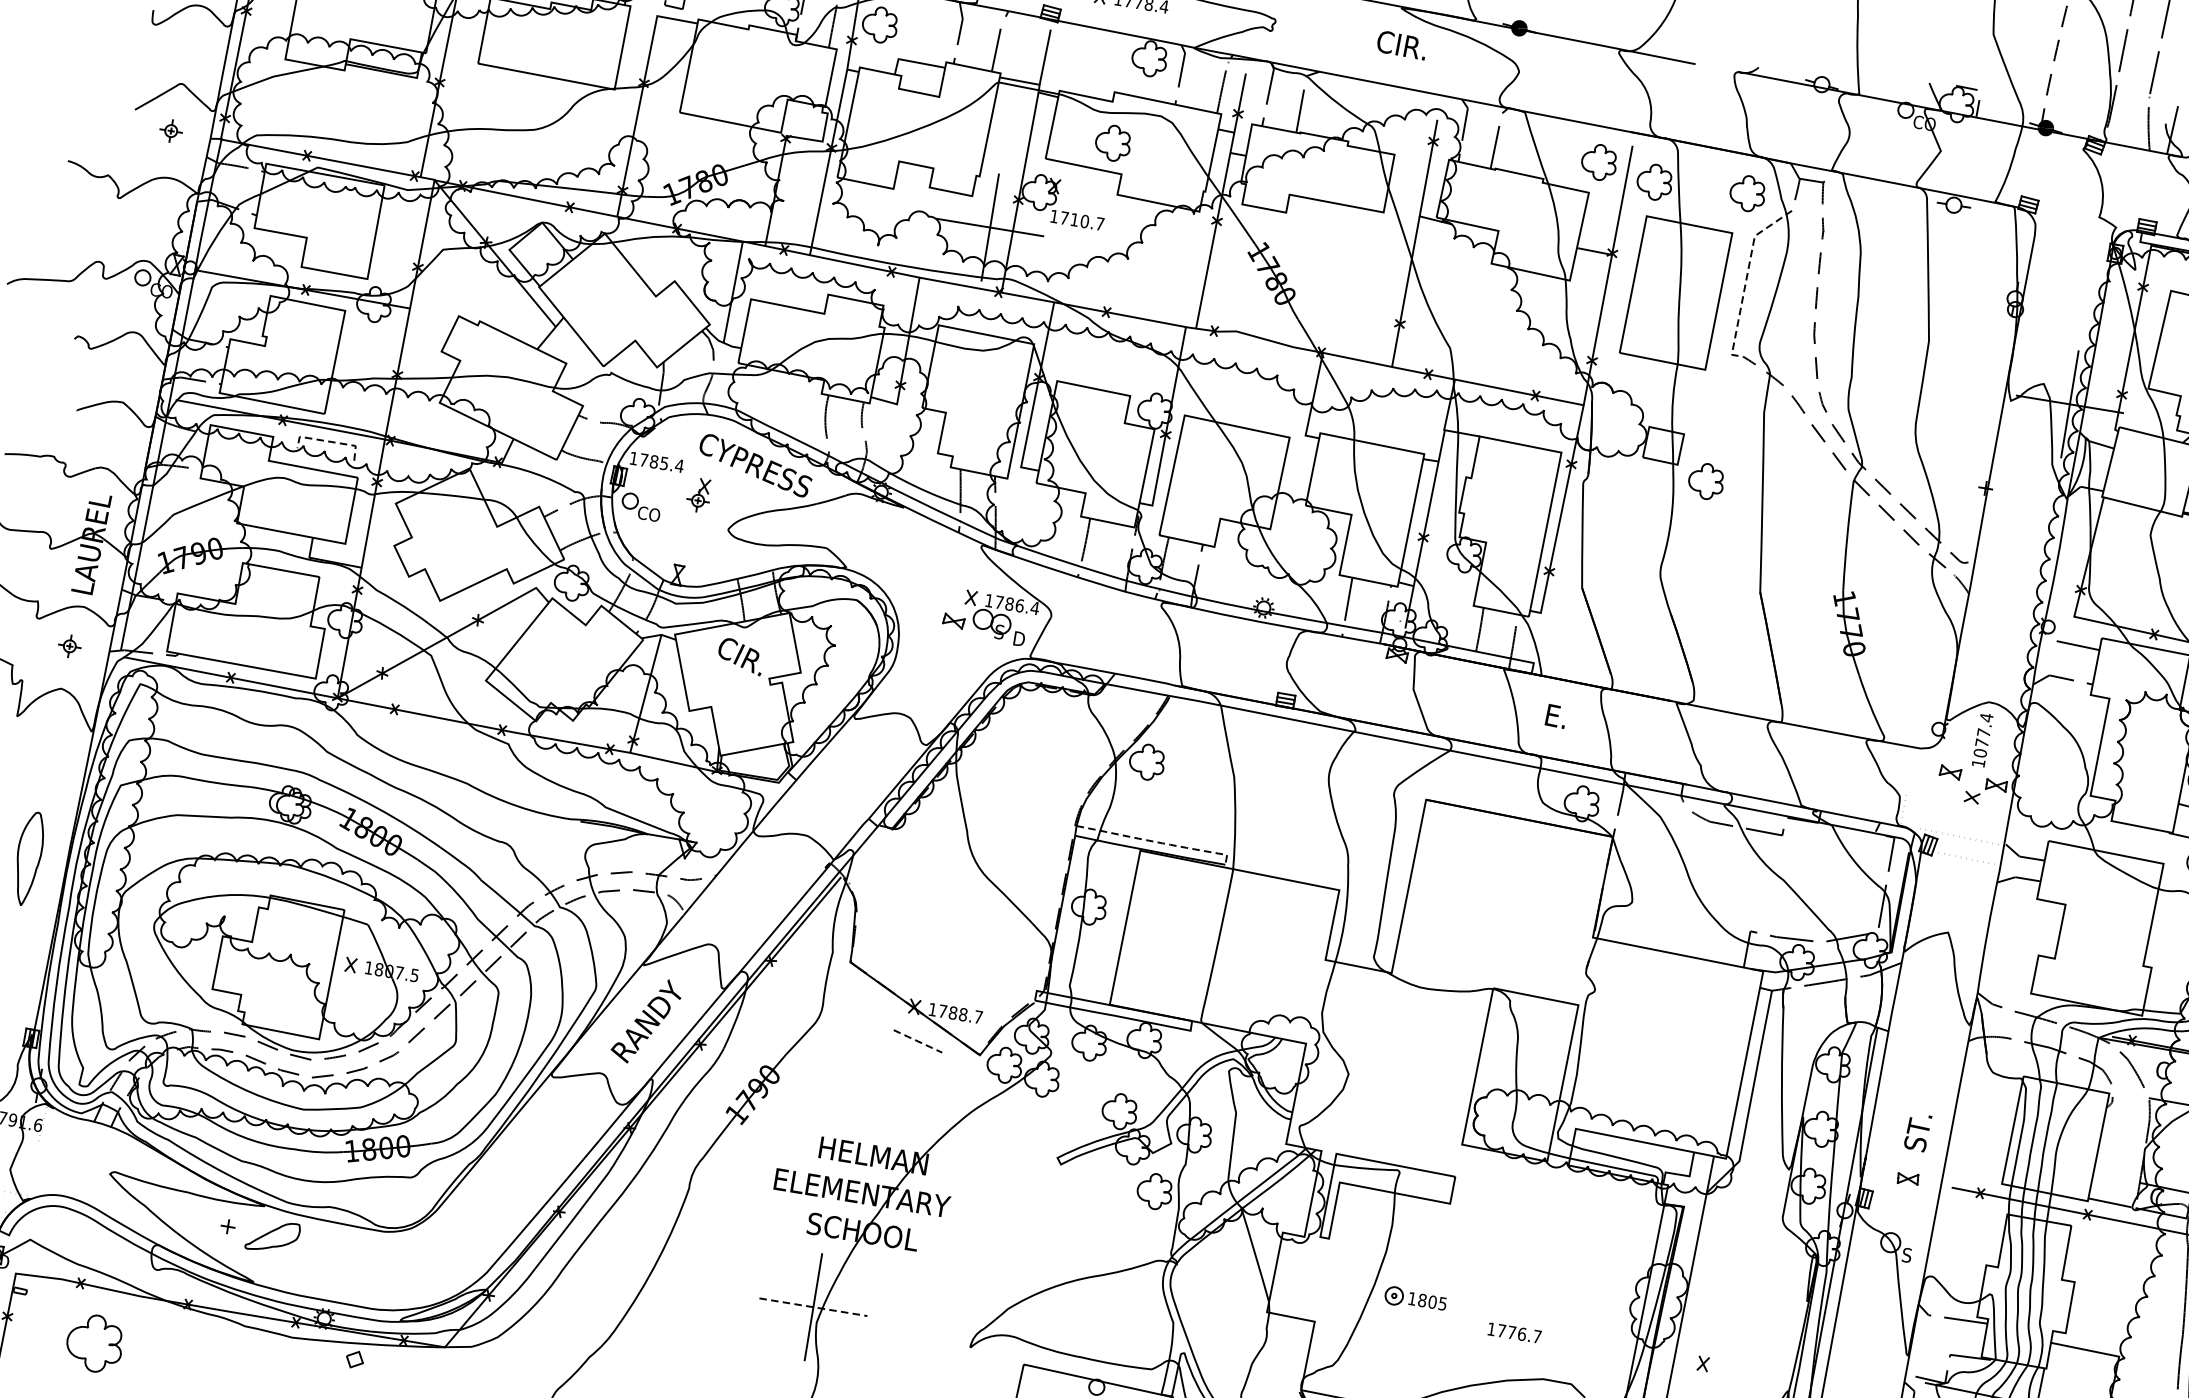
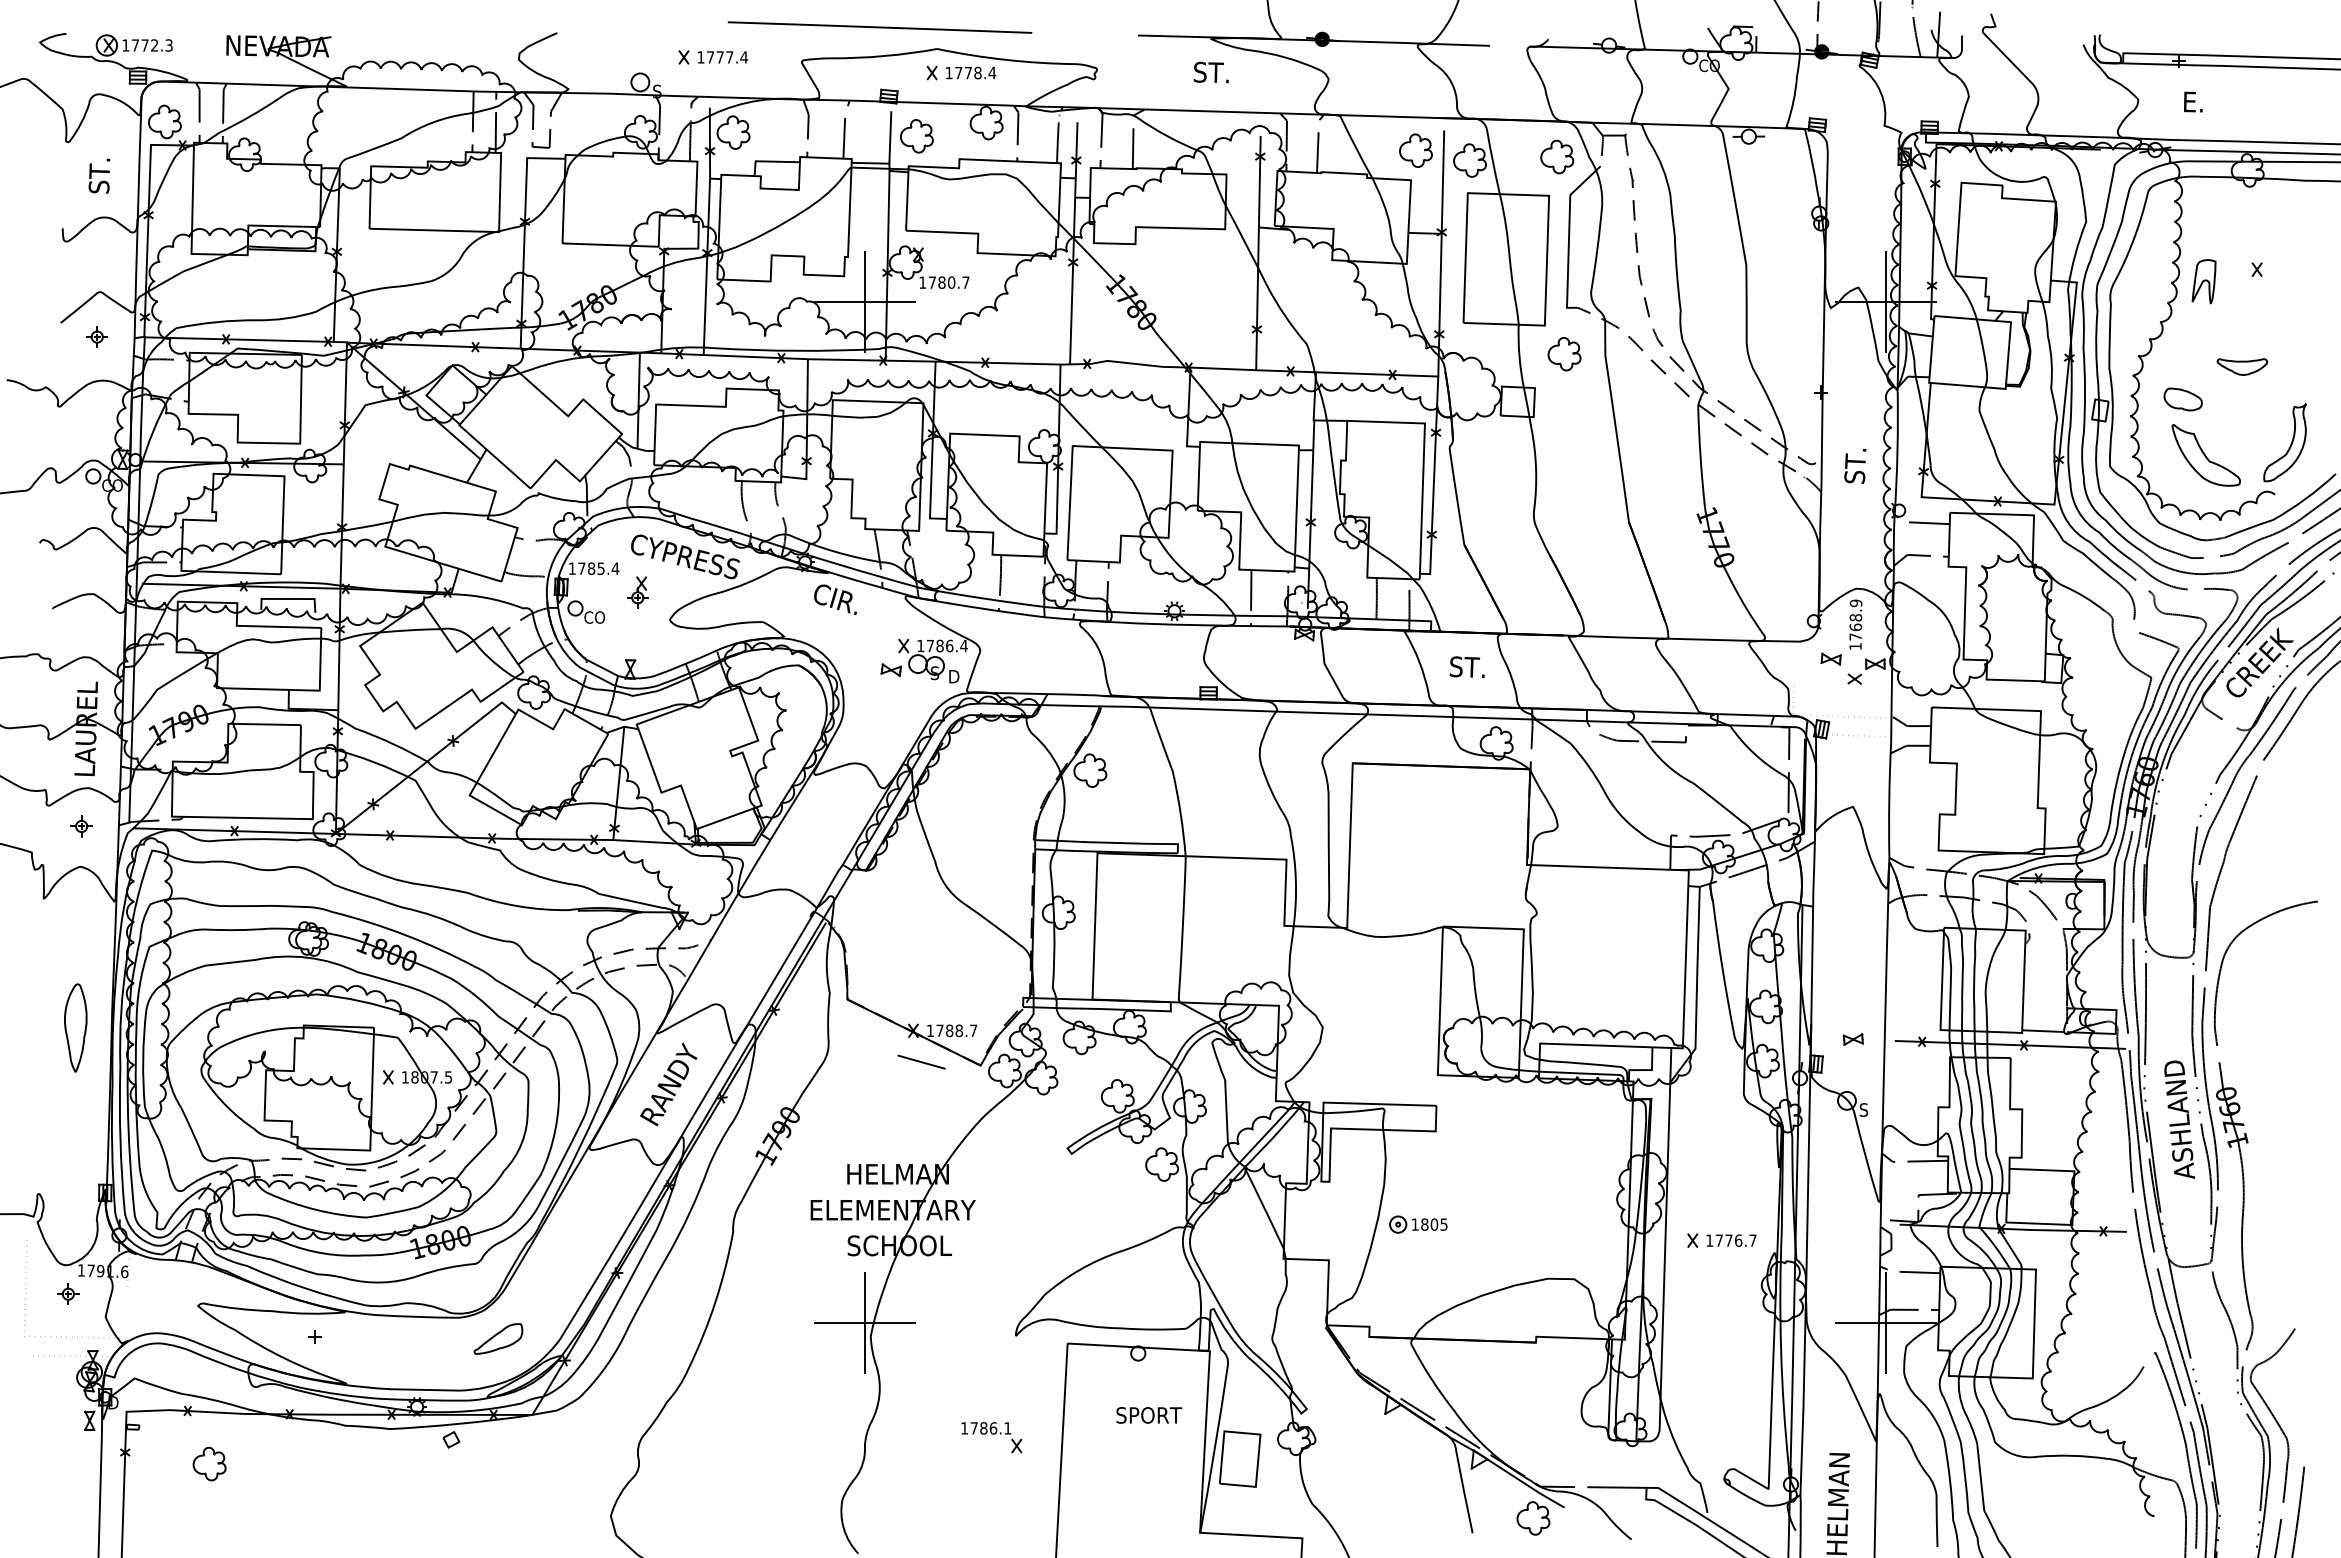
text: (1401, 45) -> (1216, 72), CIR. -> ST.
part: (1112, 143) -> (916, 136), moved
text: (1074, 219) -> (941, 282), 1710.7 -> 1780.7
line: (1747, 278) -> (1569, 235), dashed -> solid
line: (329, 442) -> (289, 599), dashed -> solid
part: (1706, 481) -> (1564, 354), moved
text: (740, 656) -> (835, 599), moved
text: (1563, 717) -> (1466, 666), E. -> ST.
text: (1983, 734) -> (1855, 619), 1077.4 -> 1768.9
line: (1157, 841) -> (1111, 842), dashed -> solid
line: (917, 1041) -> (921, 1062), dashed -> solid
text: (1918, 1132) -> (1855, 466), moved
part: (273, 1236) -> (498, 1338), moved
line: (813, 1307) -> (865, 1322), dashed -> solid
text: (1514, 1332) -> (1731, 1240), moved
part: (94, 1342) -> (209, 1463), size x0.62

